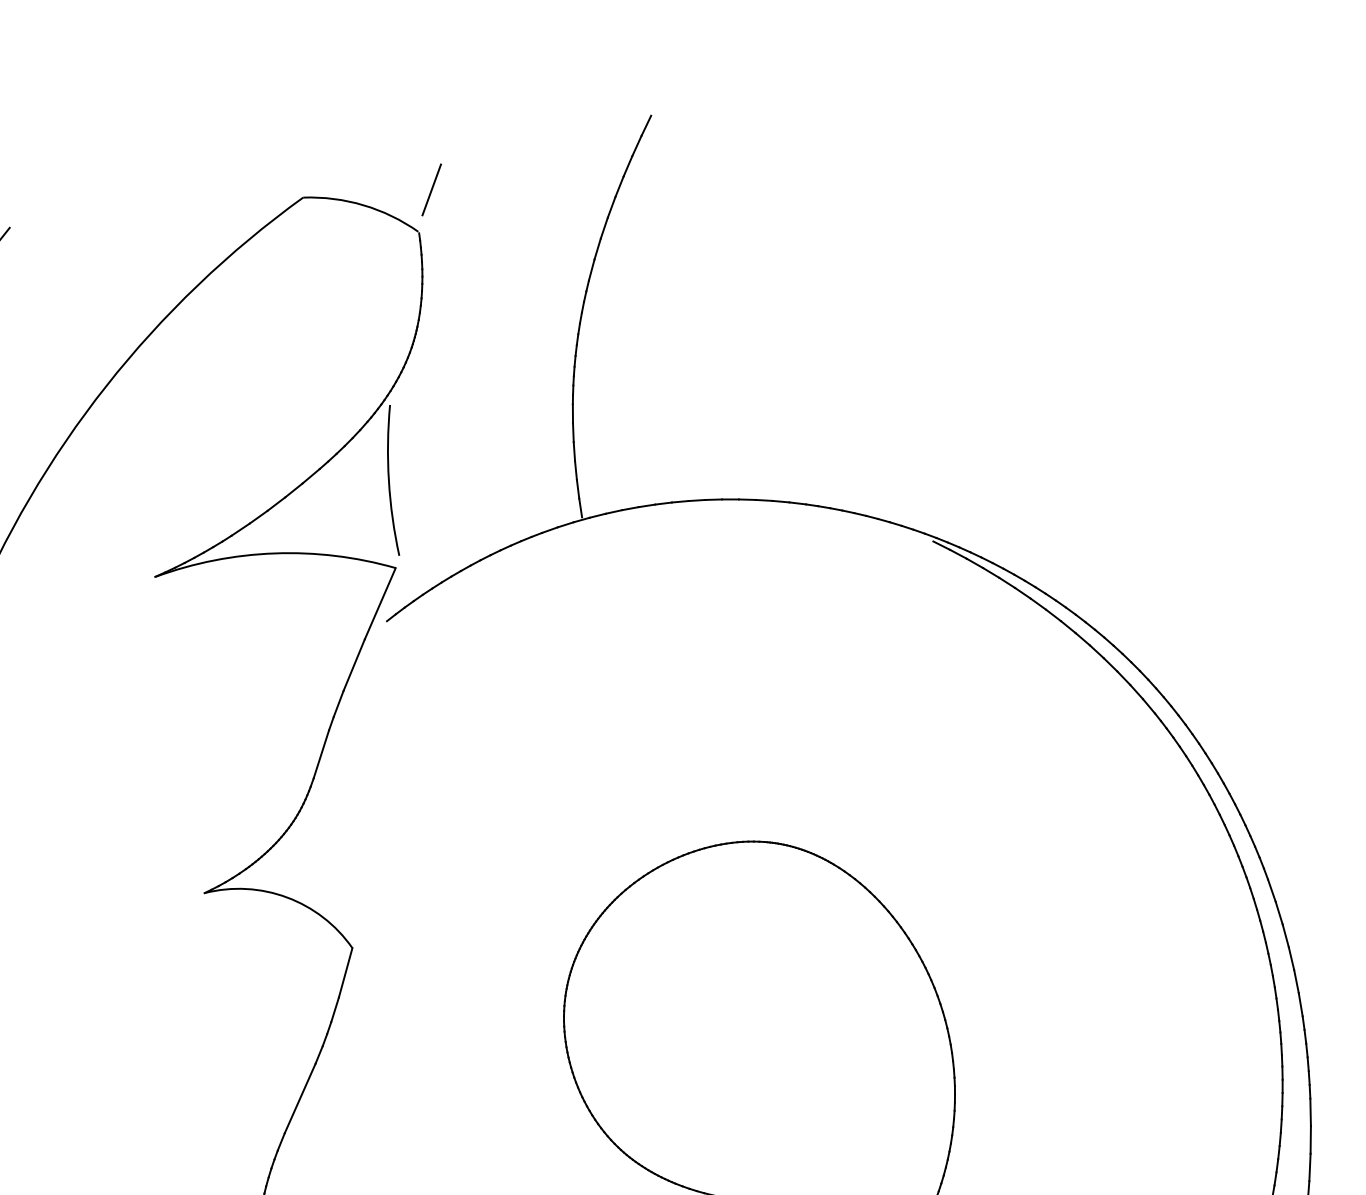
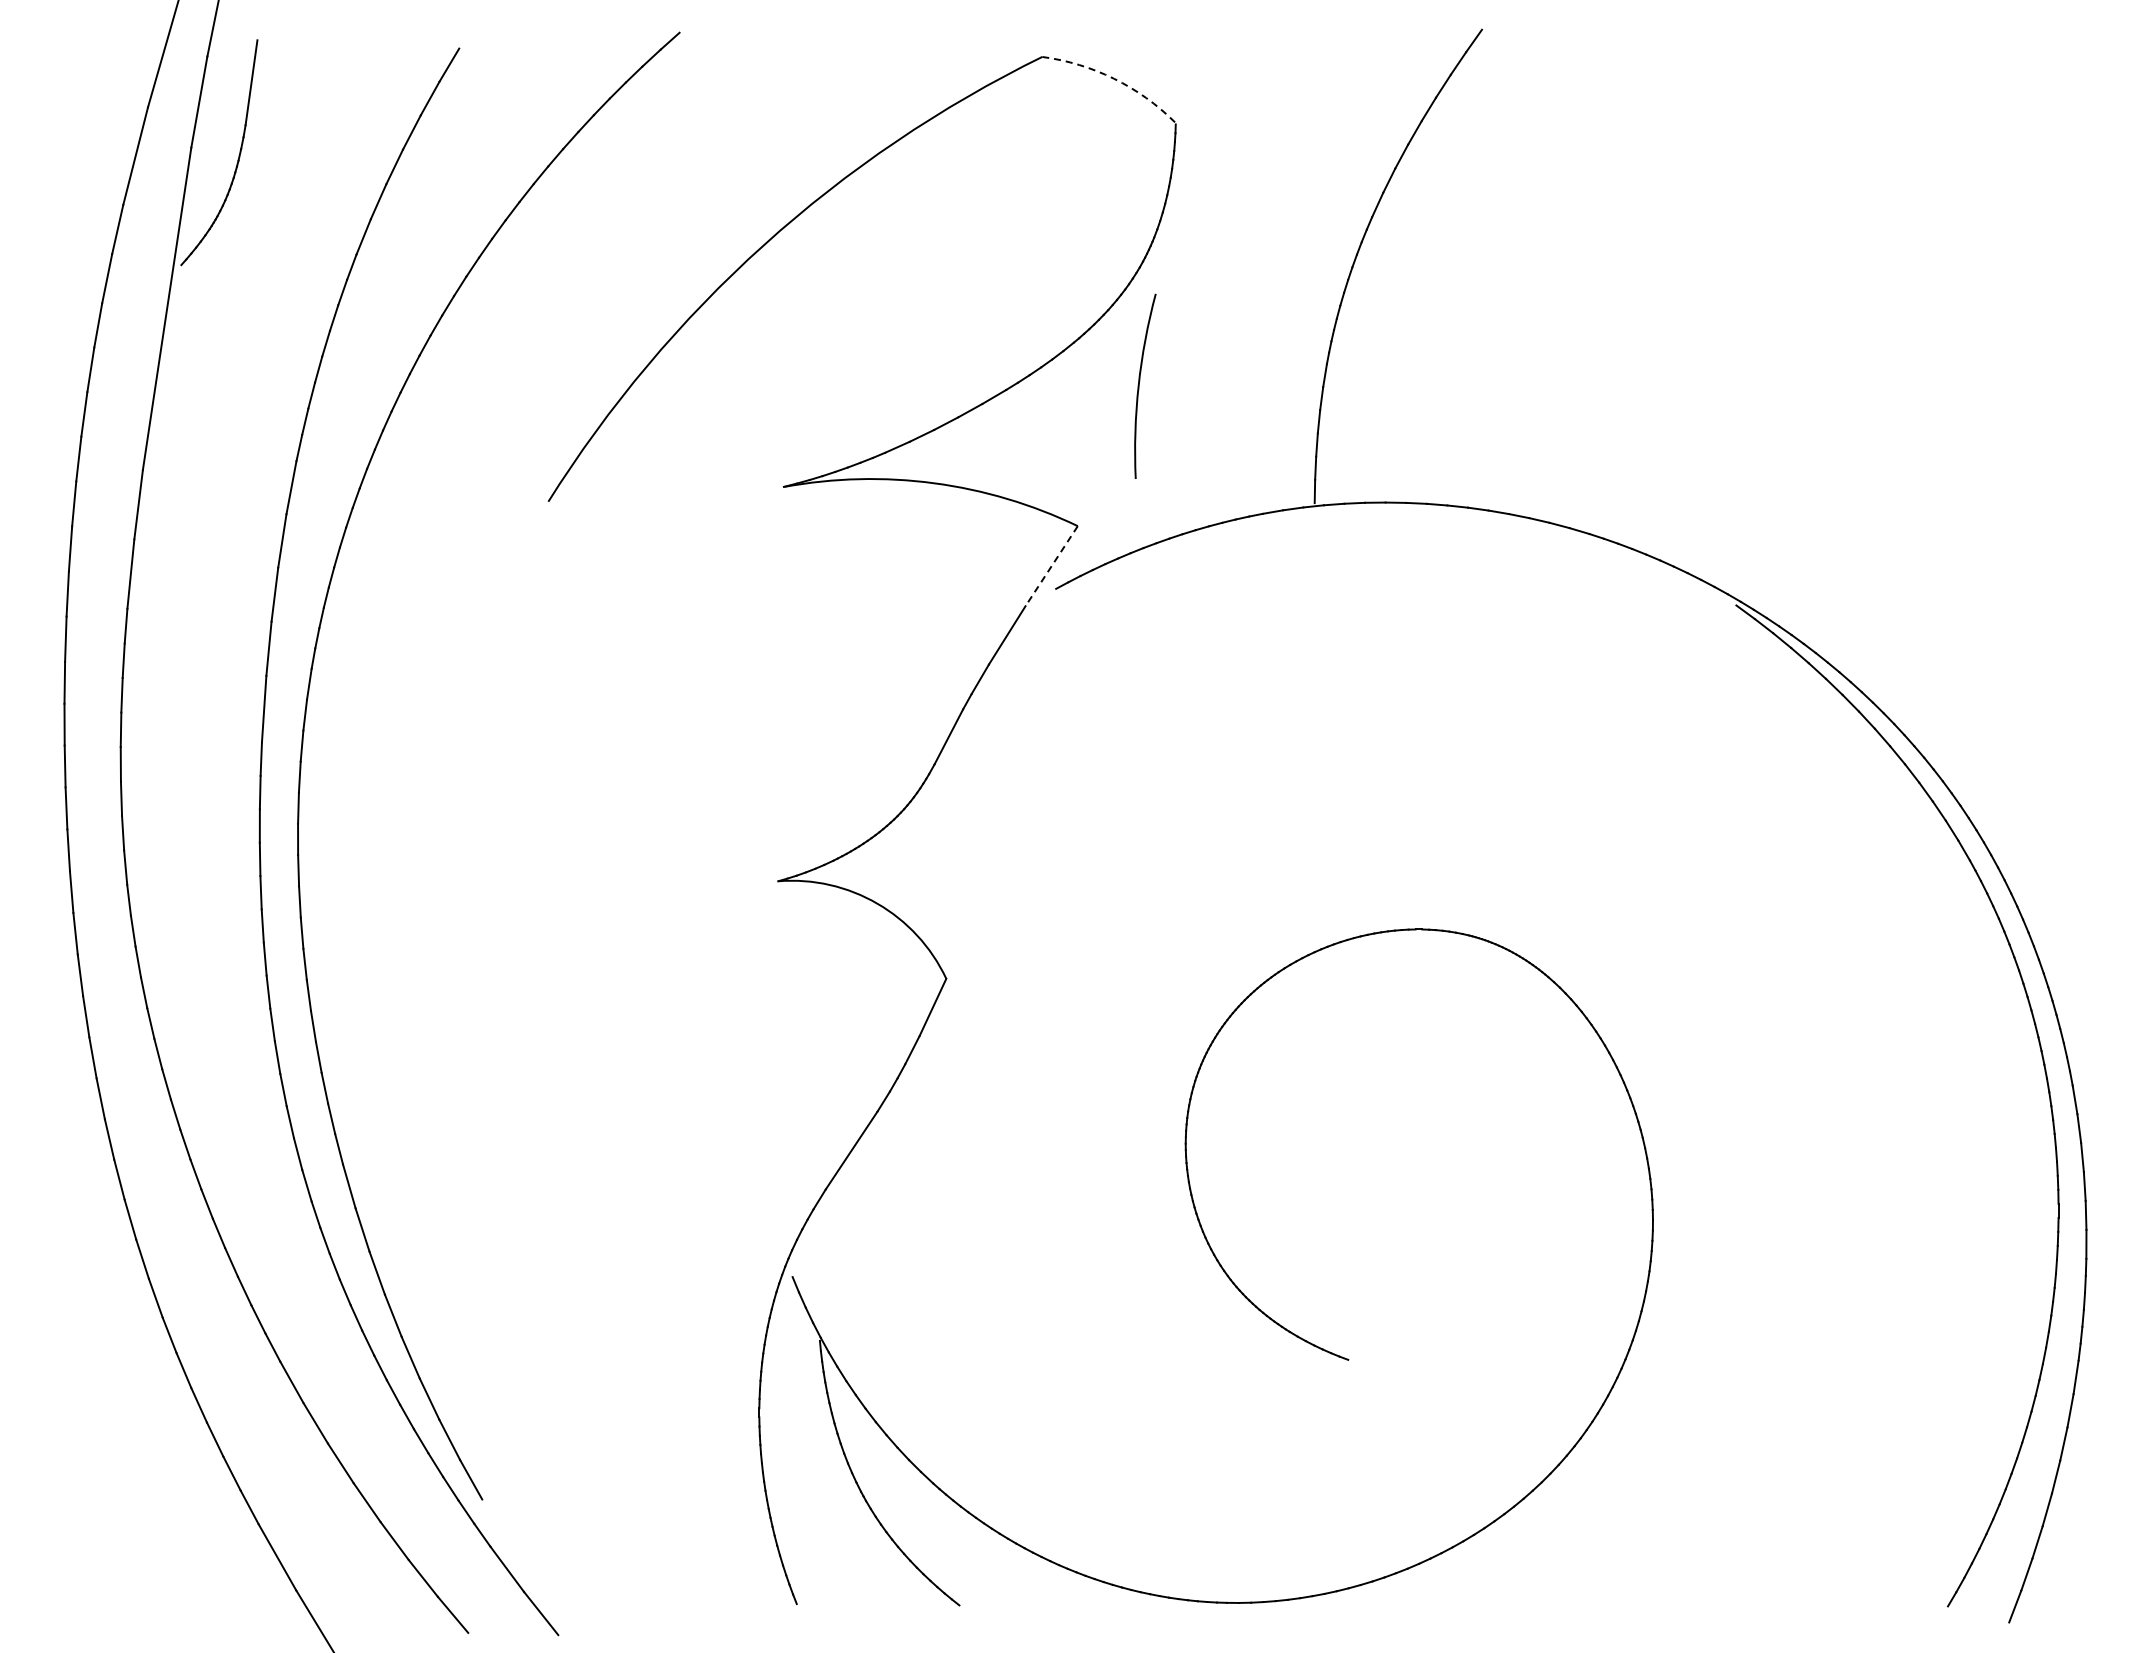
line: (431, 190) -> (1199, 74), removed
arc: (363, 204) -> (1114, 78), solid -> dashed
arc: (389, 480) -> (1139, 385), moved
line: (380, 603) -> (1051, 566), solid -> dashed

